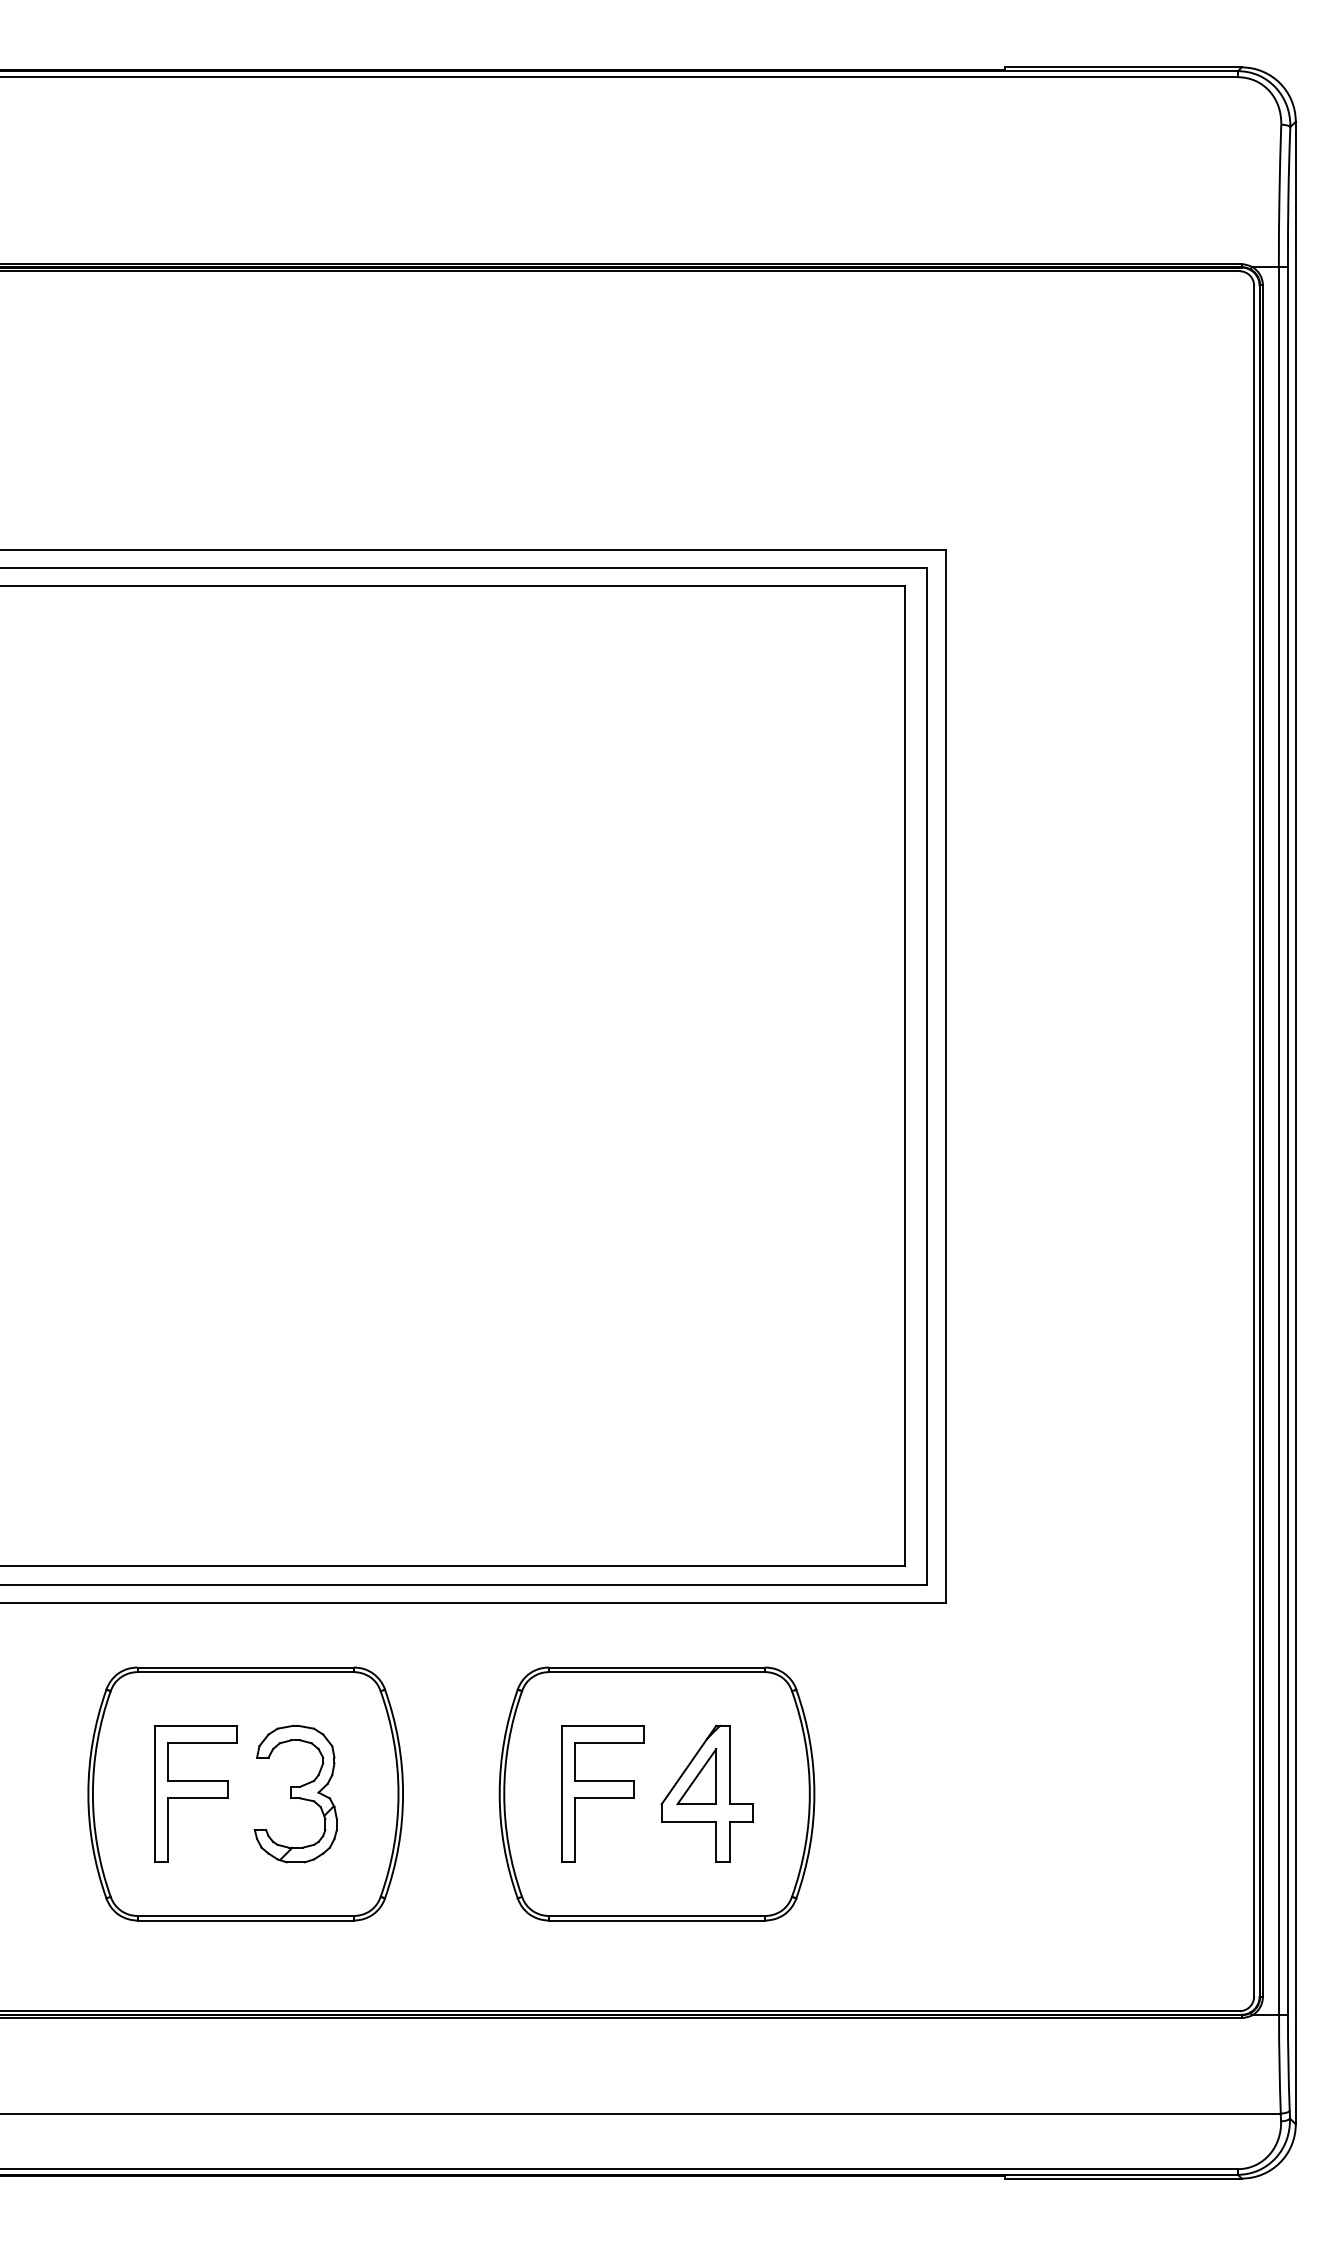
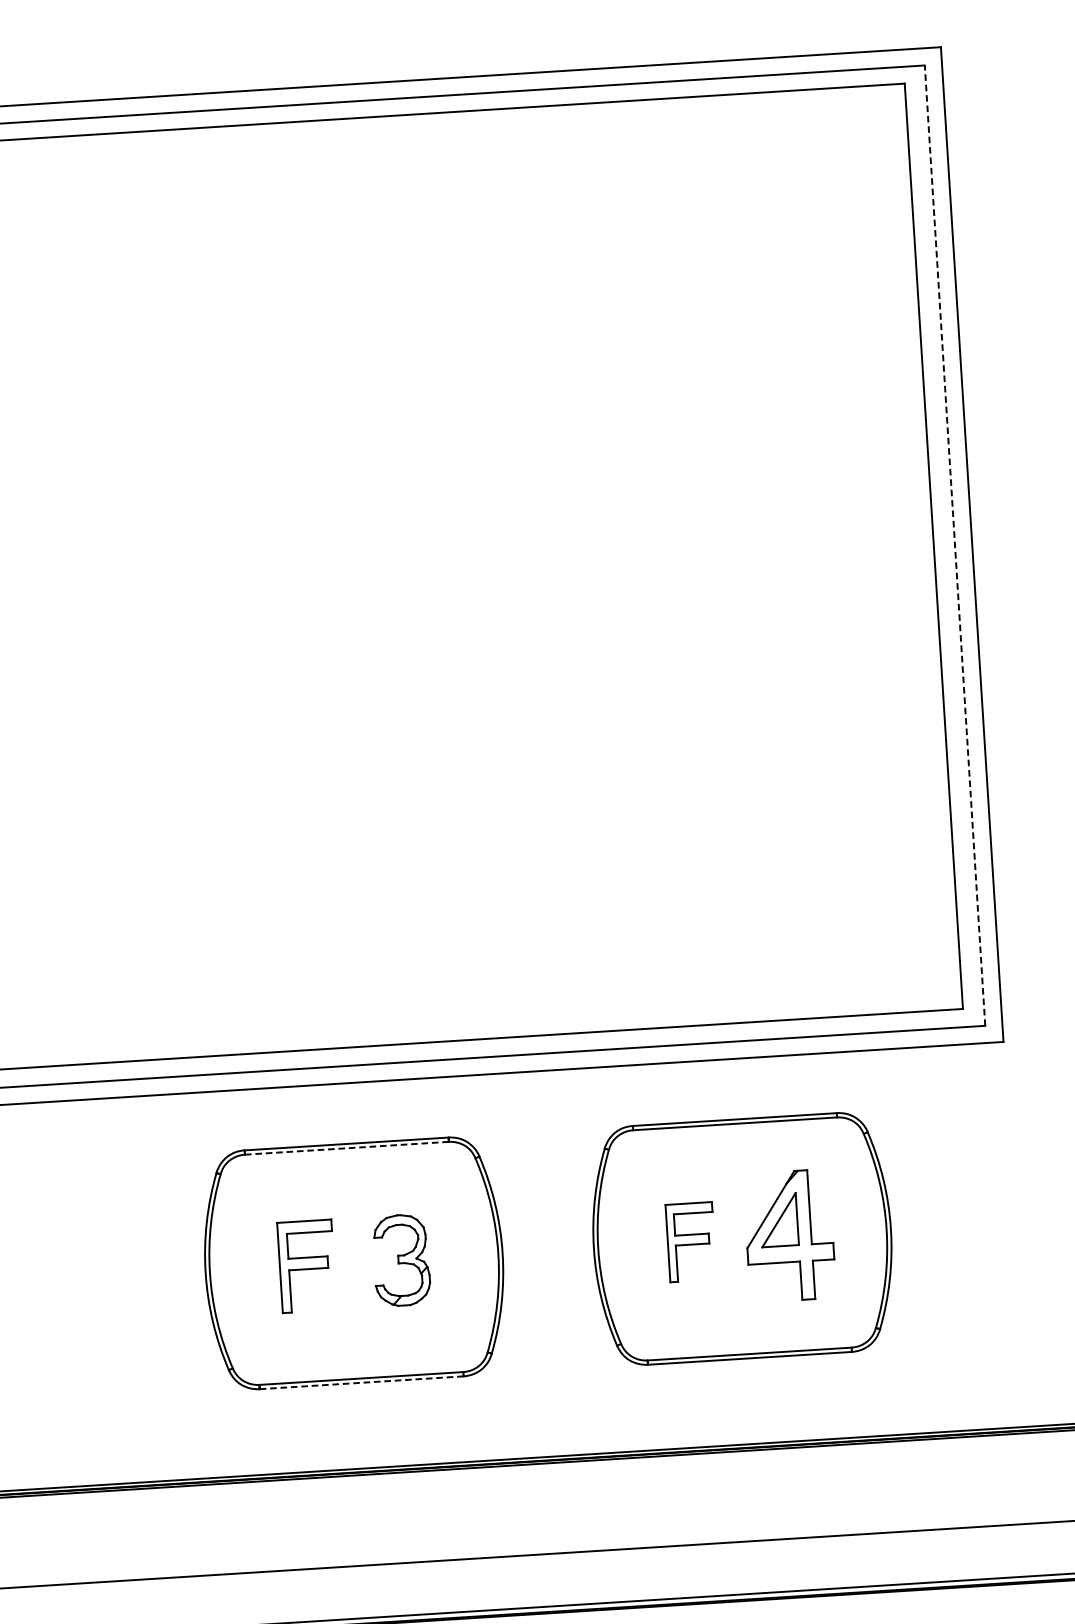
line: (927, 1076) -> (955, 545), solid -> dashed
line: (245, 1672) -> (346, 1148), solid -> dashed
part: (195, 1793) -> (306, 1265), size x0.7
part: (295, 1793) -> (401, 1259), size x0.7
part: (602, 1793) -> (690, 1241), size x0.6
line: (245, 1920) -> (361, 1382), solid -> dashed

